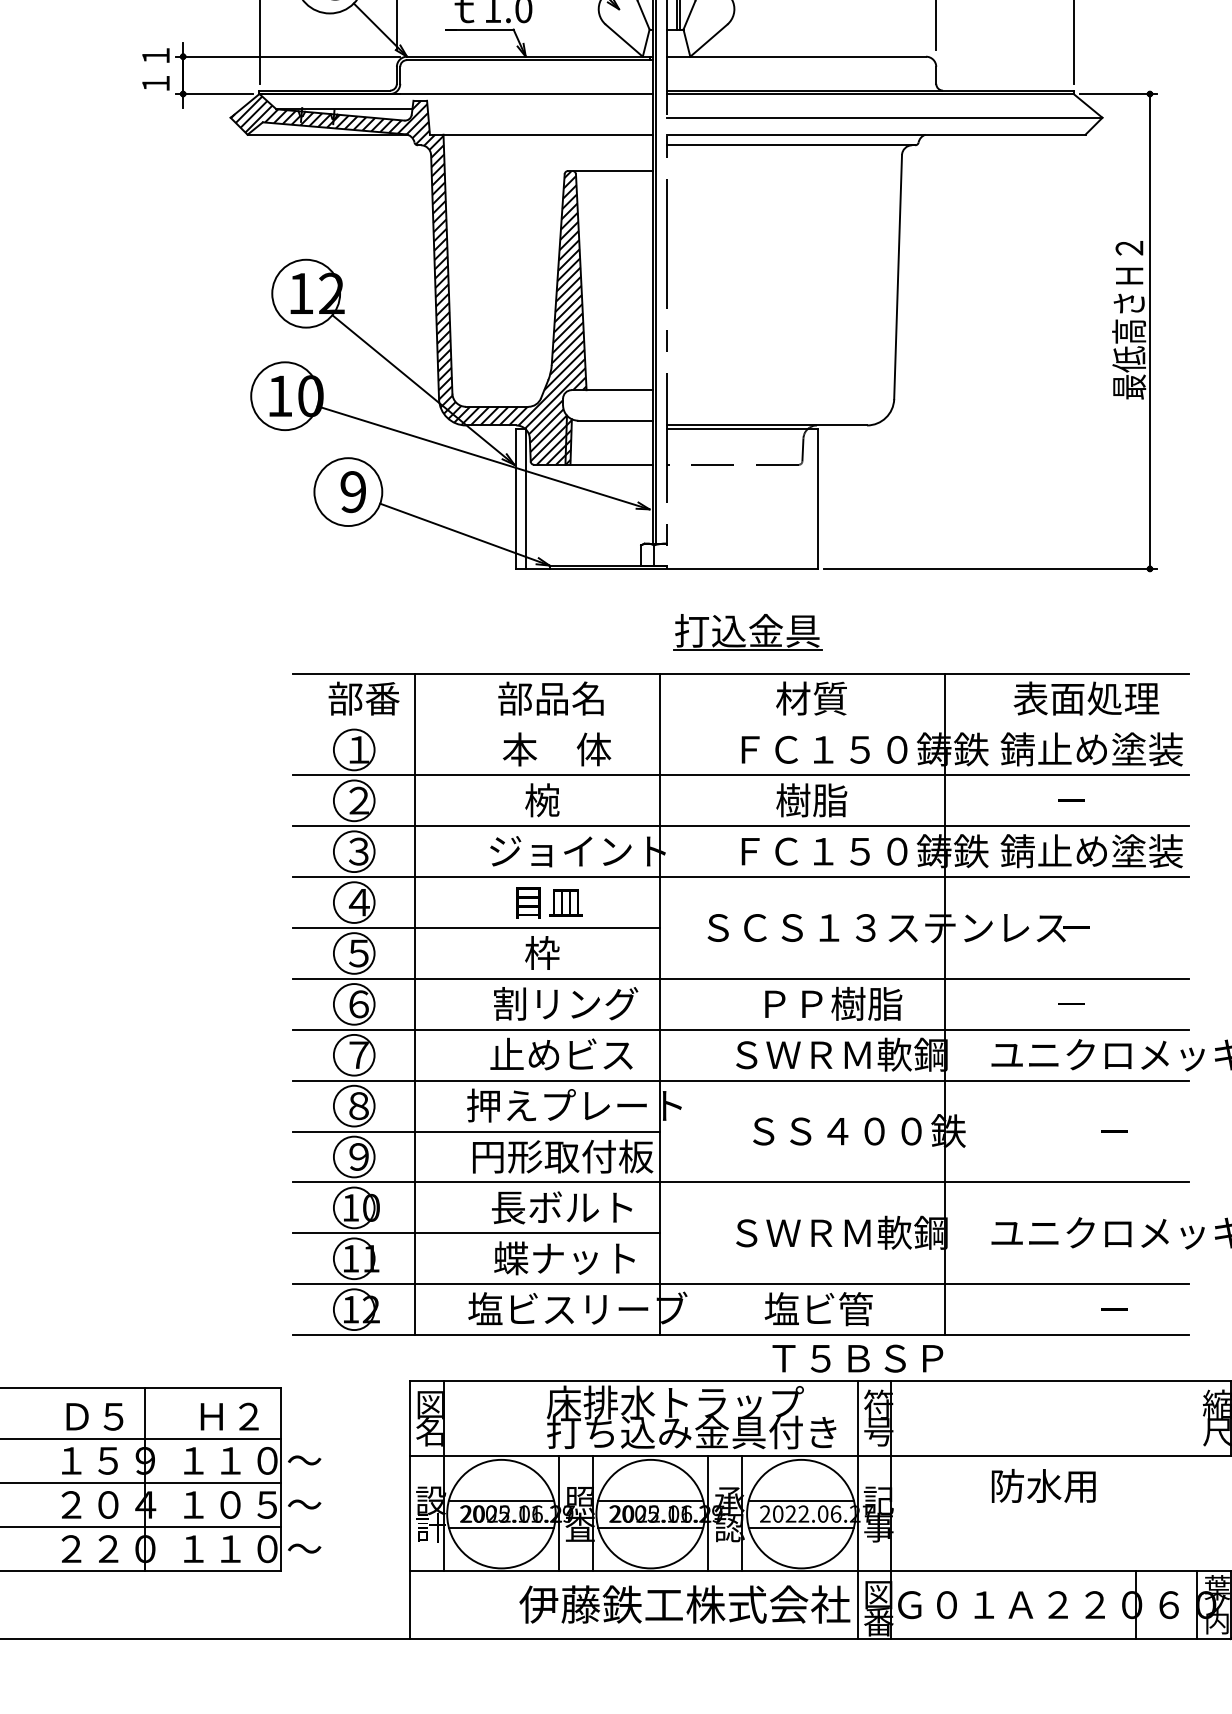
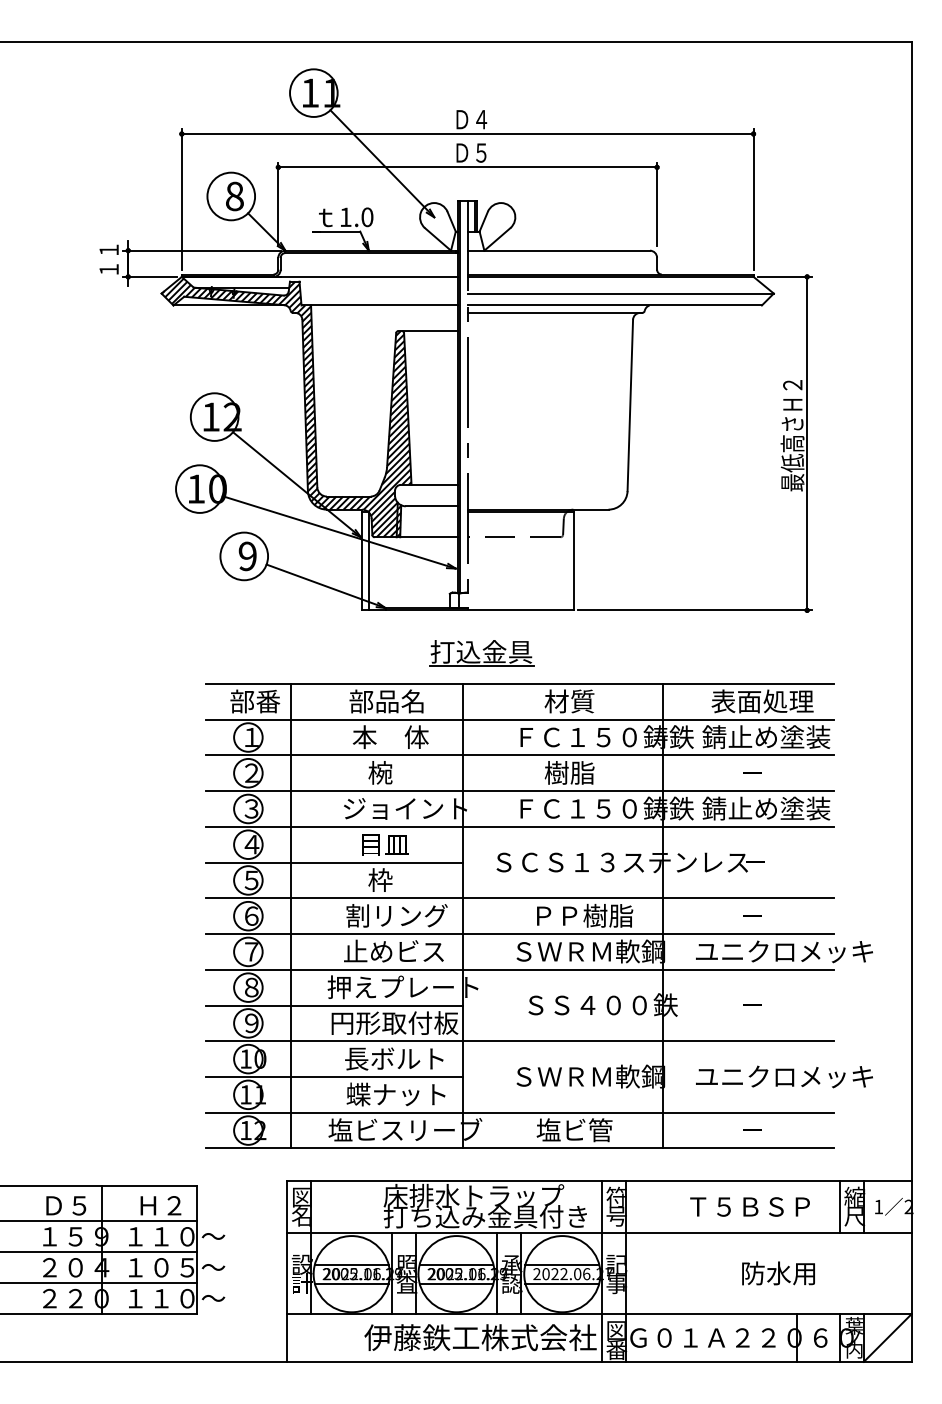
part: (747, 633) -> (481, 653), moved
line: (740, 724) -> (519, 719), added
text: (1114, 1130) -> (752, 1004), moved
text: (1114, 1308) -> (752, 1129), moved
text: (857, 1357) -> (749, 1206), moved
line: (1197, 1417) -> (840, 1206), added
text: (1043, 1486) -> (778, 1273), moved

